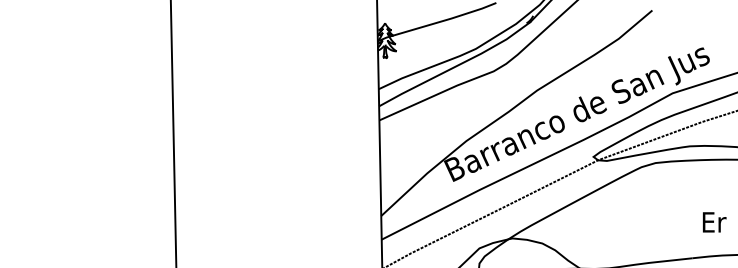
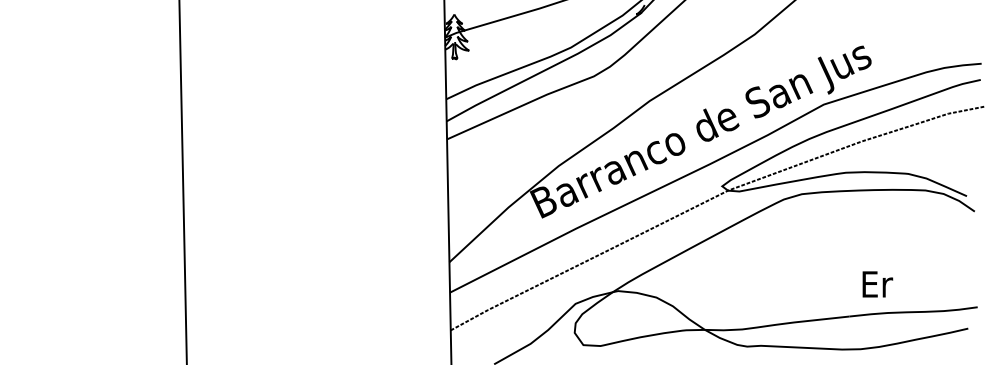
text: (714, 222) -> (877, 284), moved

